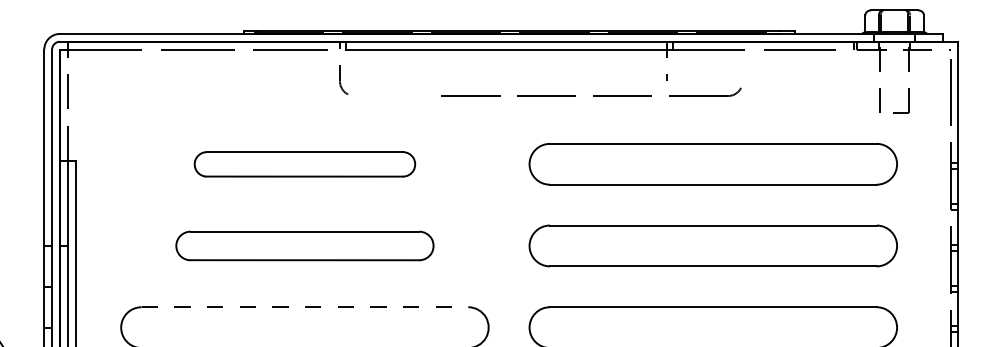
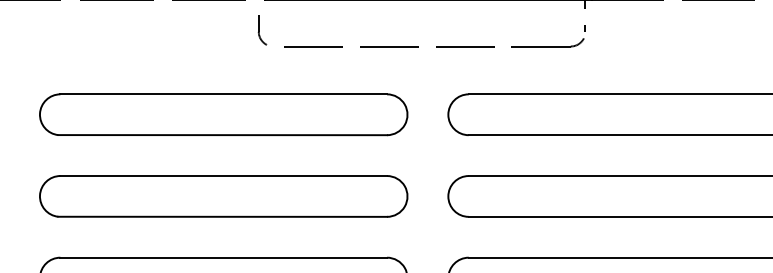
part: (591, 91) -> (434, 41), moved
part: (304, 164) -> (223, 114), size x1.67
part: (304, 245) -> (223, 195), size x1.43
line: (305, 307) -> (224, 257), dashed -> solid

